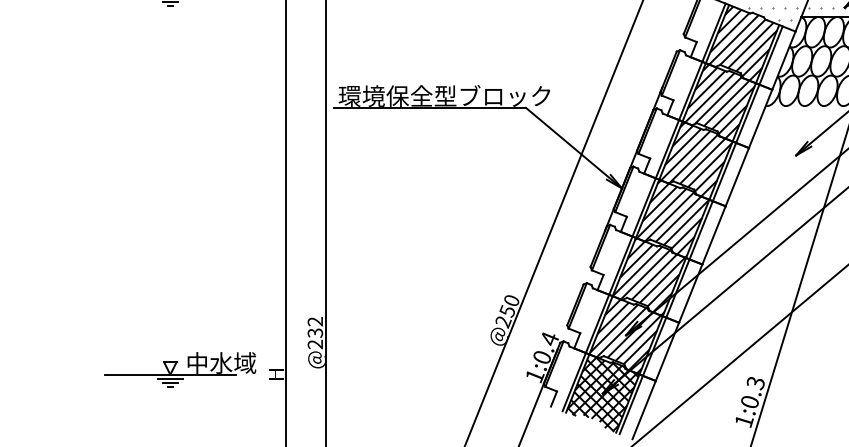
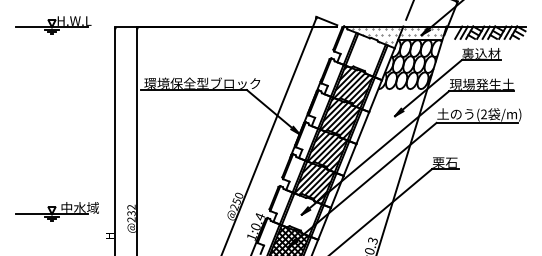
hatch: (742, 43) -> (365, 54), removed
hatch: (625, 334) -> (301, 214), removed
part: (178, 369) -> (56, 211), moved

